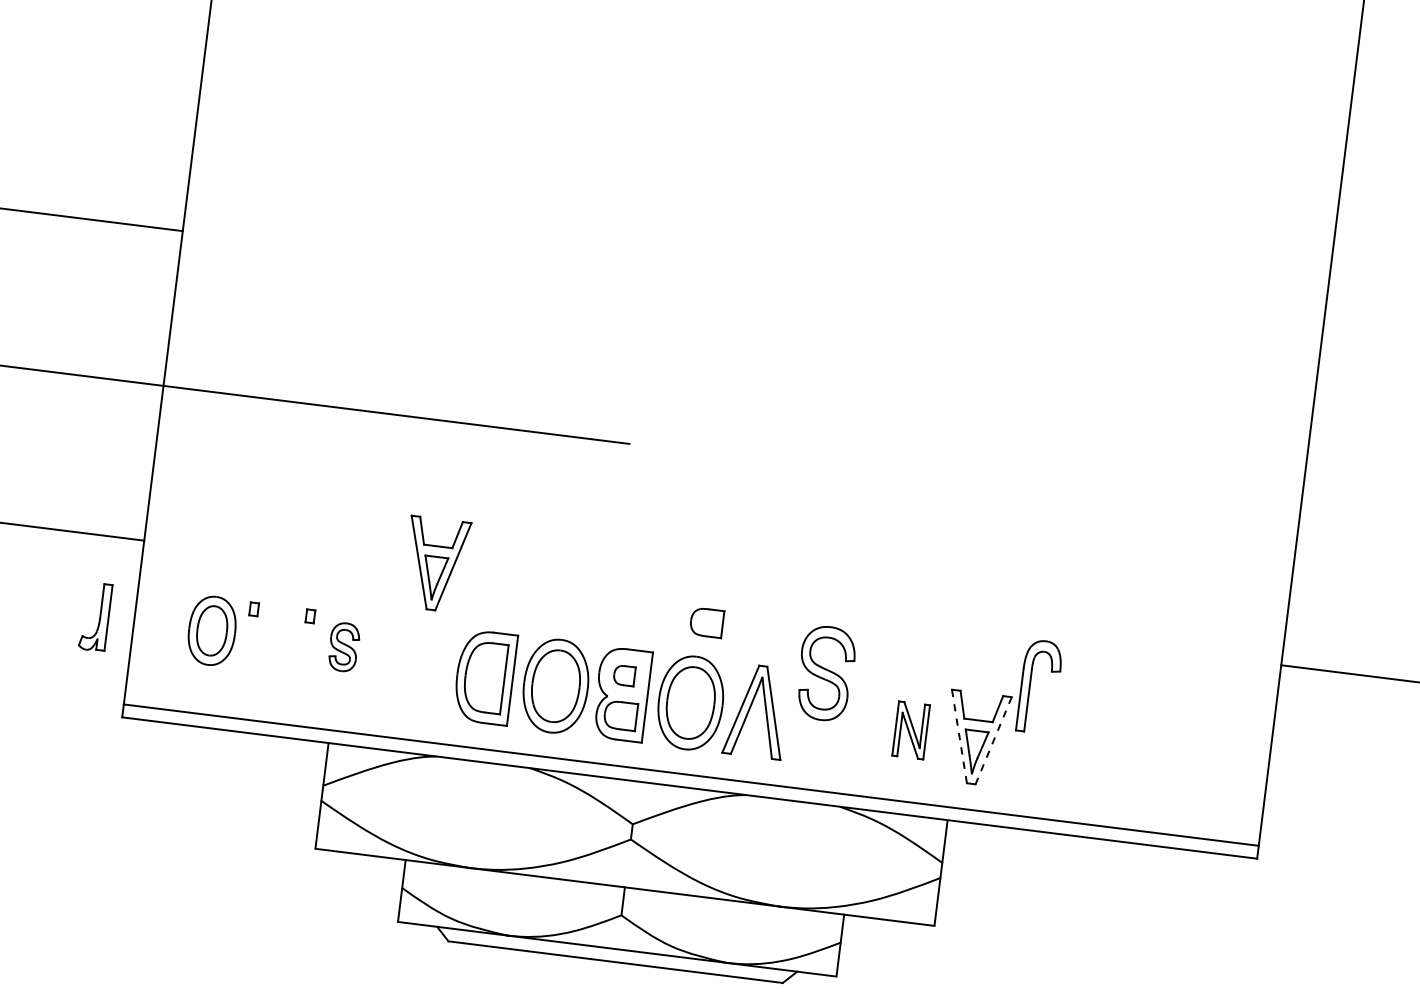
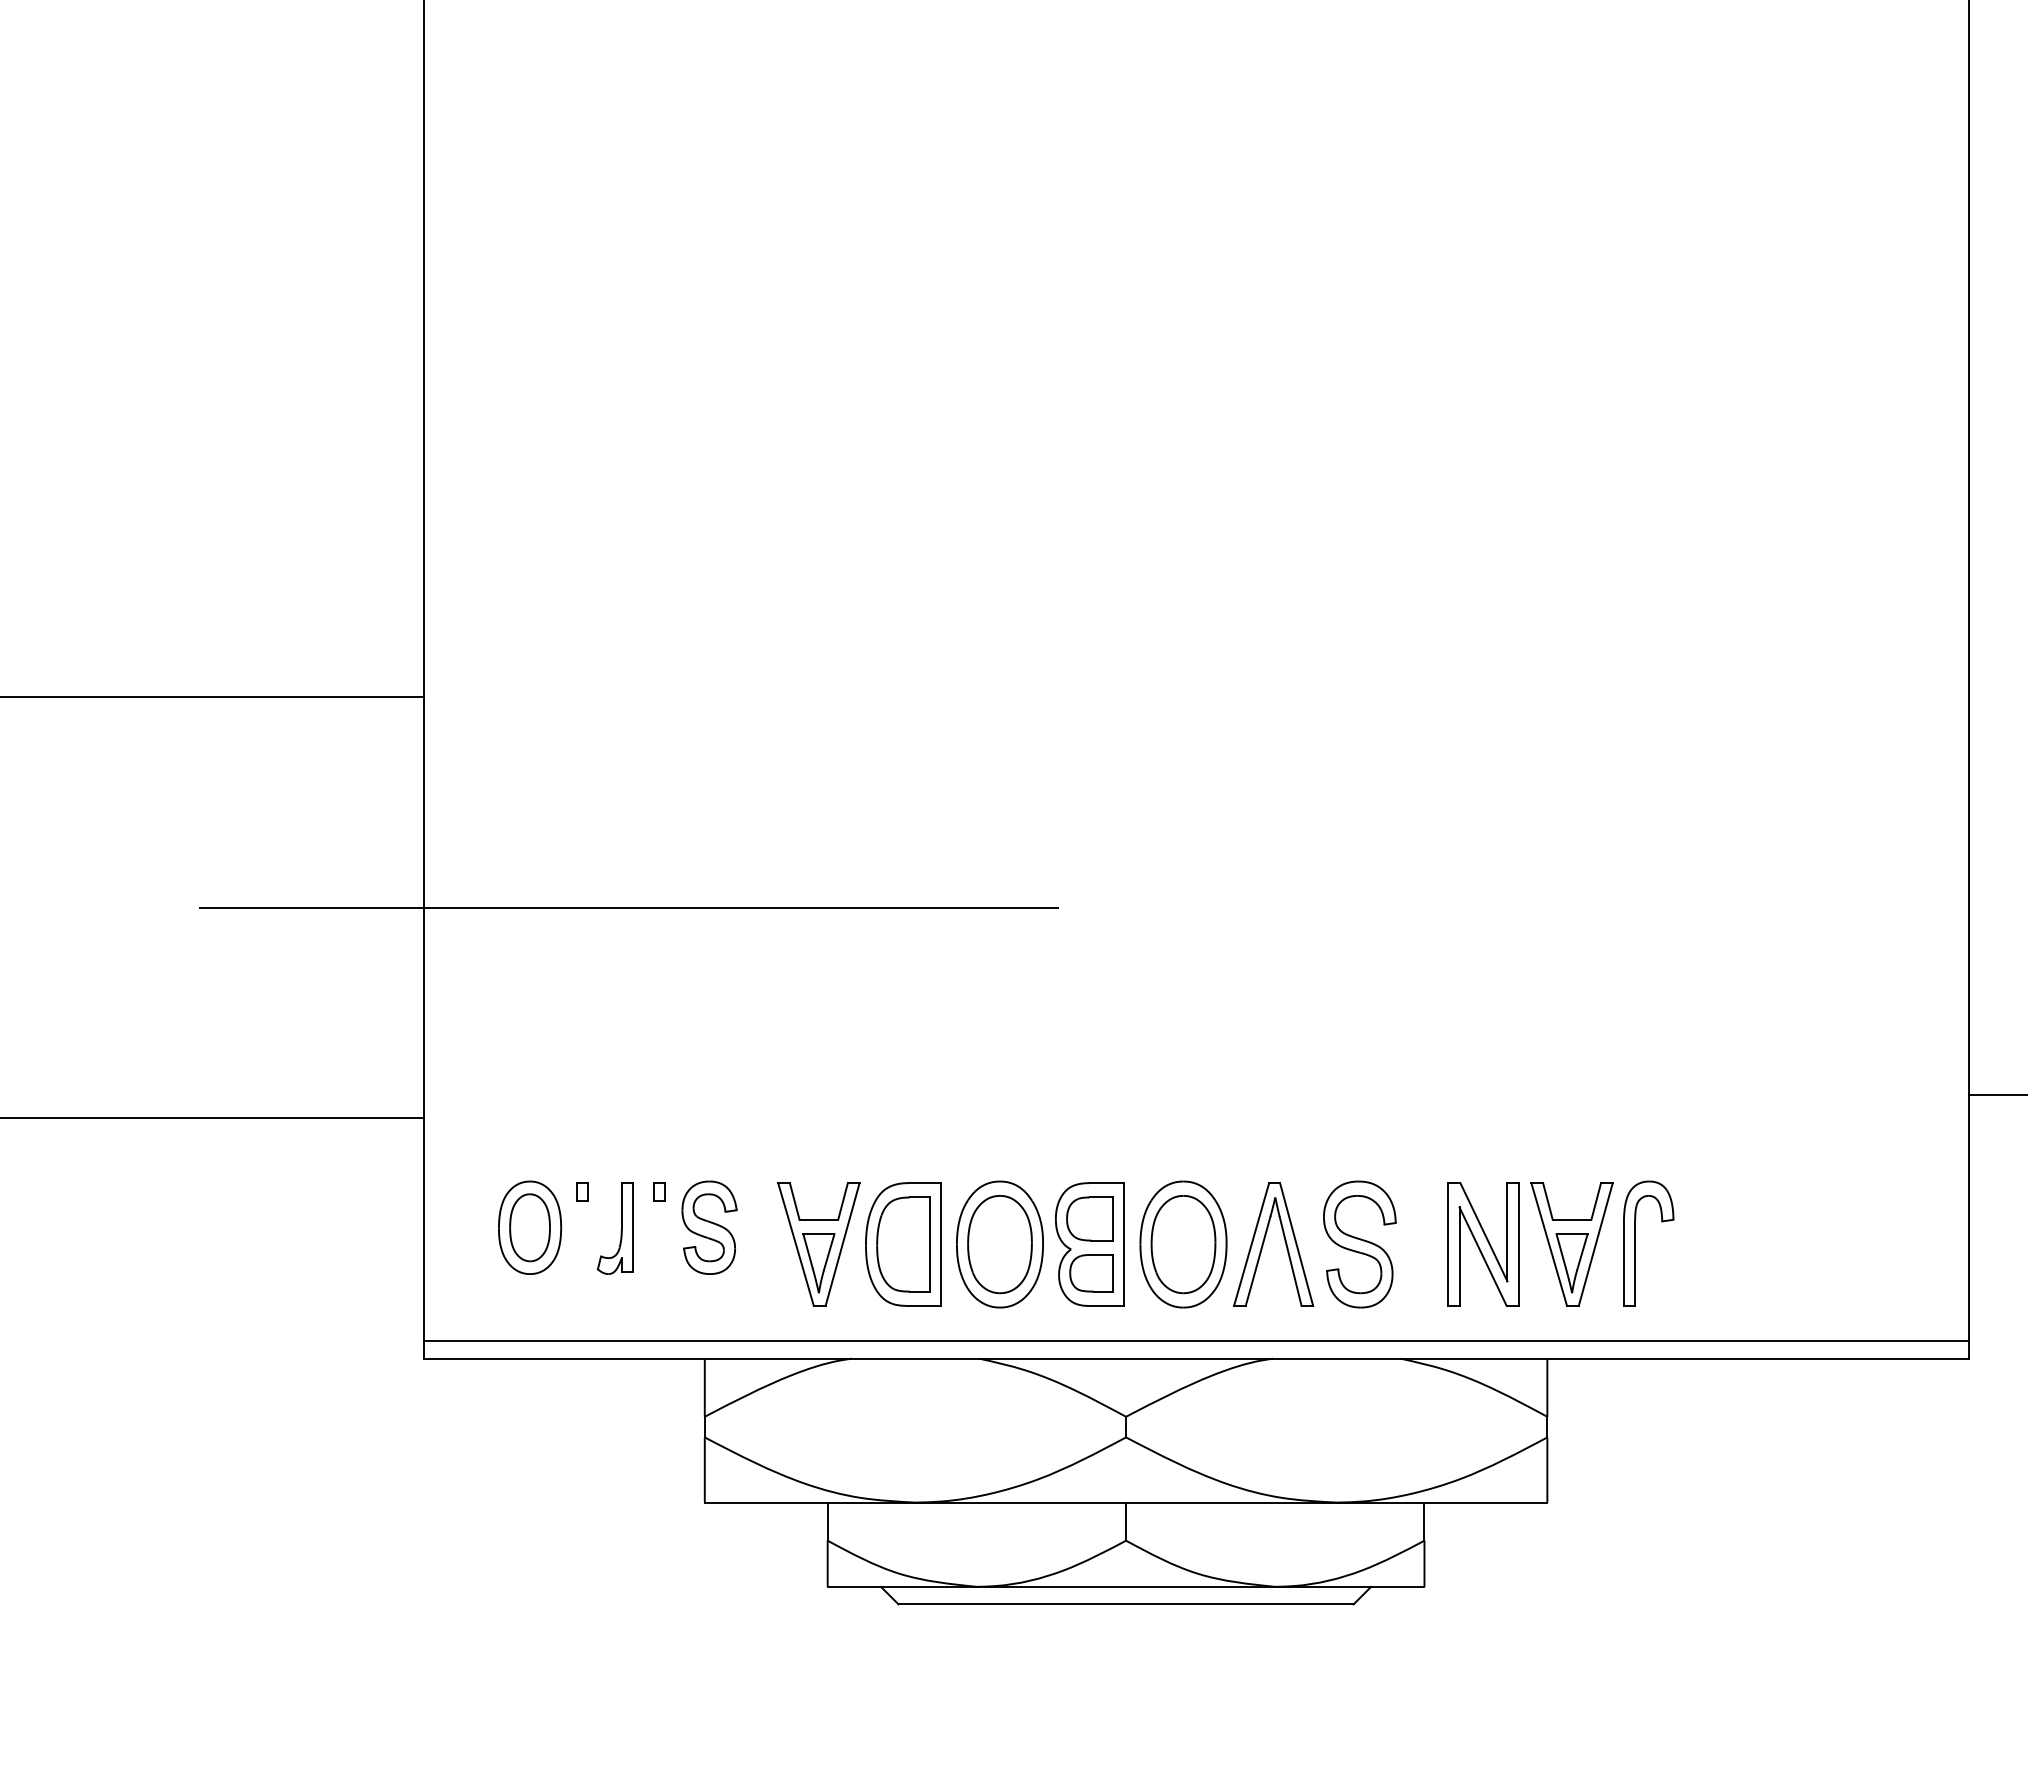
part: (435, 564) -> (818, 1244), moved
part: (99, 618) -> (620, 1230), moved
part: (706, 622) -> (1191, 1134), removed
part: (344, 647) -> (709, 1227), size x1.43
part: (825, 673) -> (1359, 1244), moved
part: (624, 675) -> (1089, 1218), size x1.67
part: (1030, 685) -> (1635, 1243), moved
part: (911, 730) -> (1483, 1244), size x1.67
line: (959, 736) -> (1549, 1244), dashed -> solid
line: (993, 740) -> (1595, 1244), dashed -> solid

